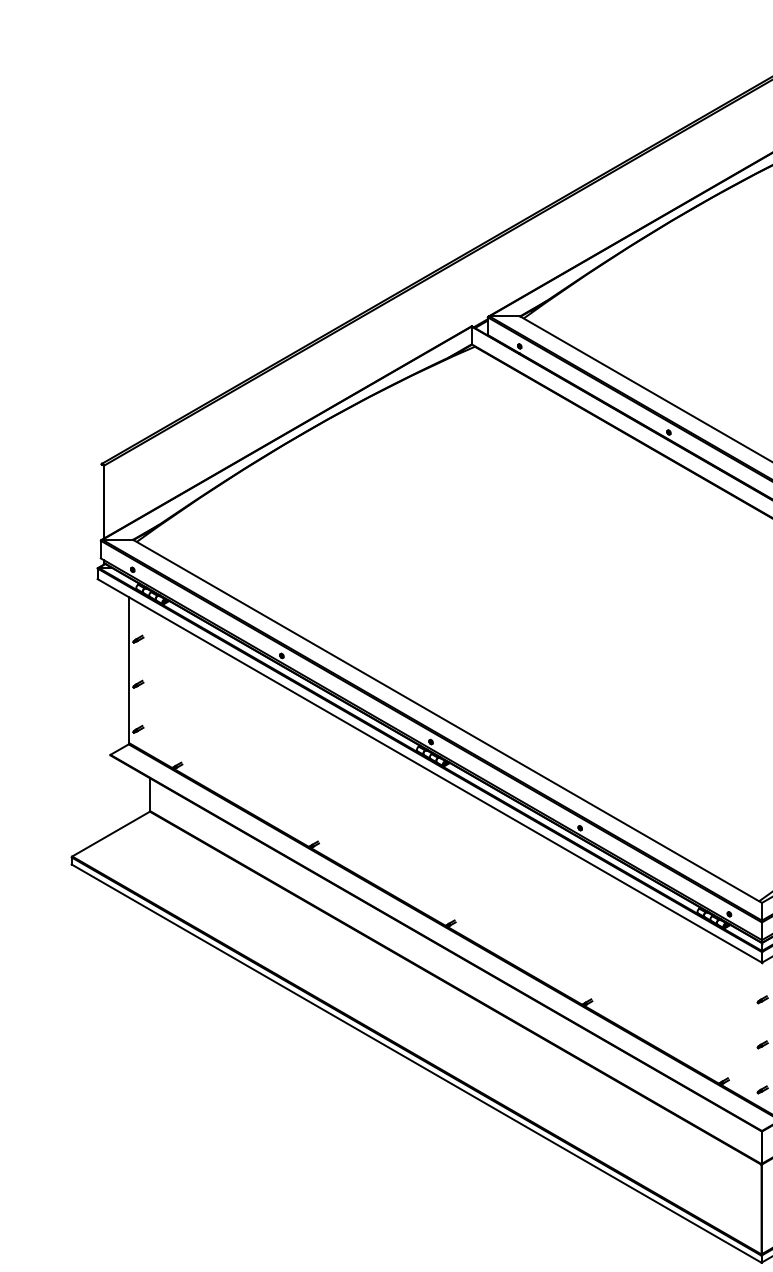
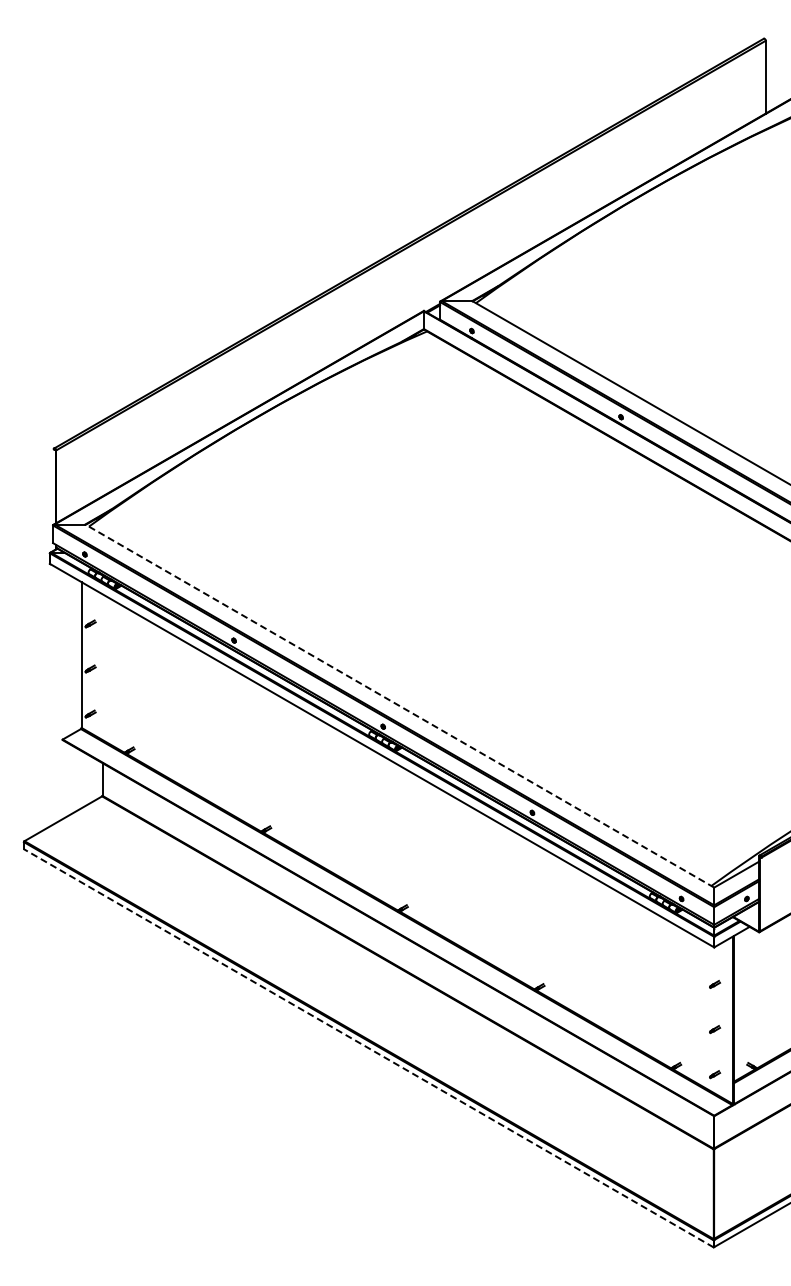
line: (447, 720) -> (399, 705), solid -> dashed
line: (416, 1063) -> (368, 1048), solid -> dashed

